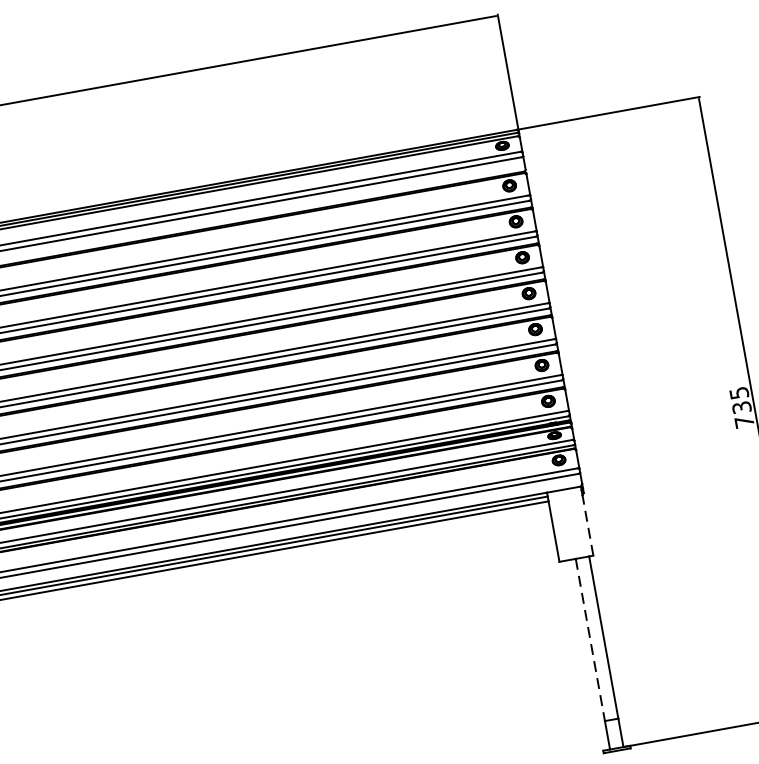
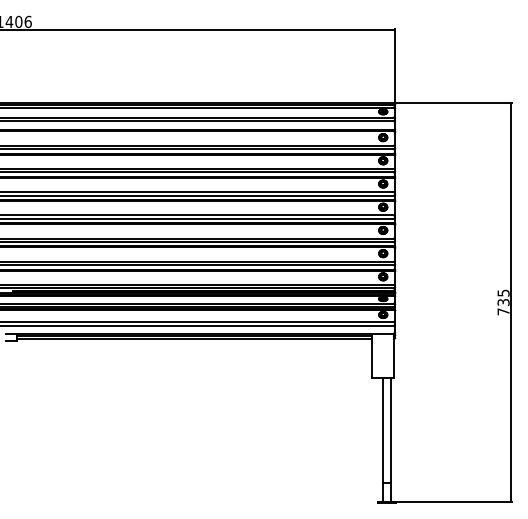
line: (587, 524) -> (393, 358), dashed -> solid
line: (590, 641) -> (382, 431), dashed -> solid

